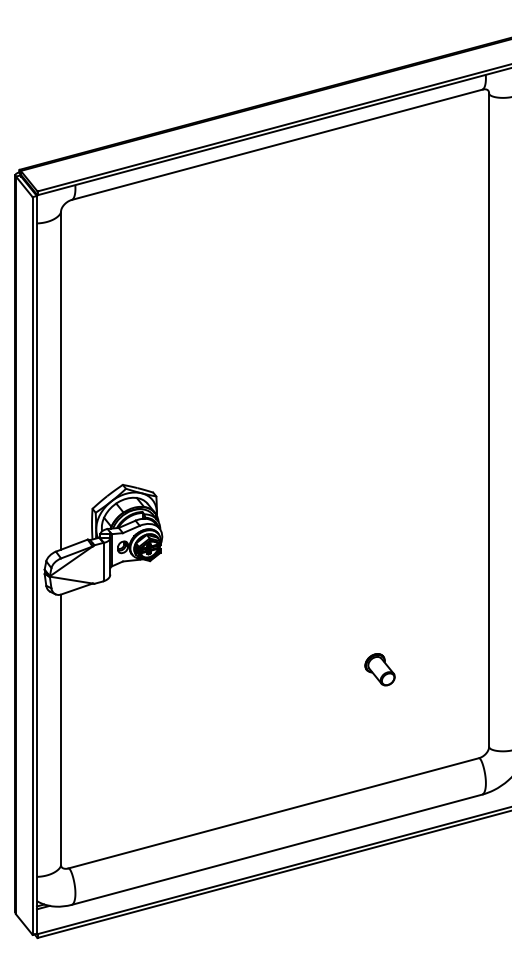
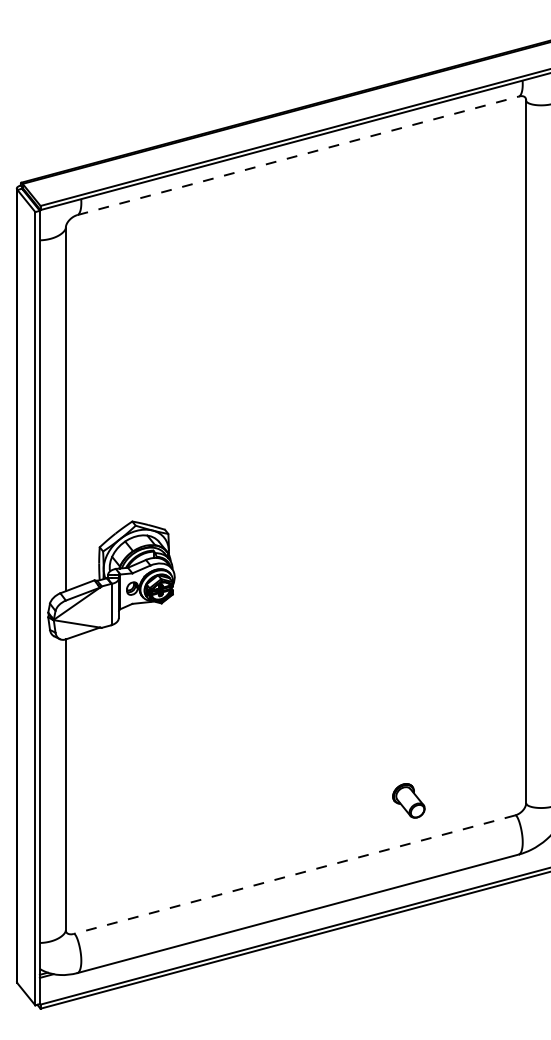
line: (277, 144) -> (298, 155), solid -> dashed
part: (379, 669) -> (408, 800), moved
line: (273, 813) -> (294, 874), solid -> dashed

